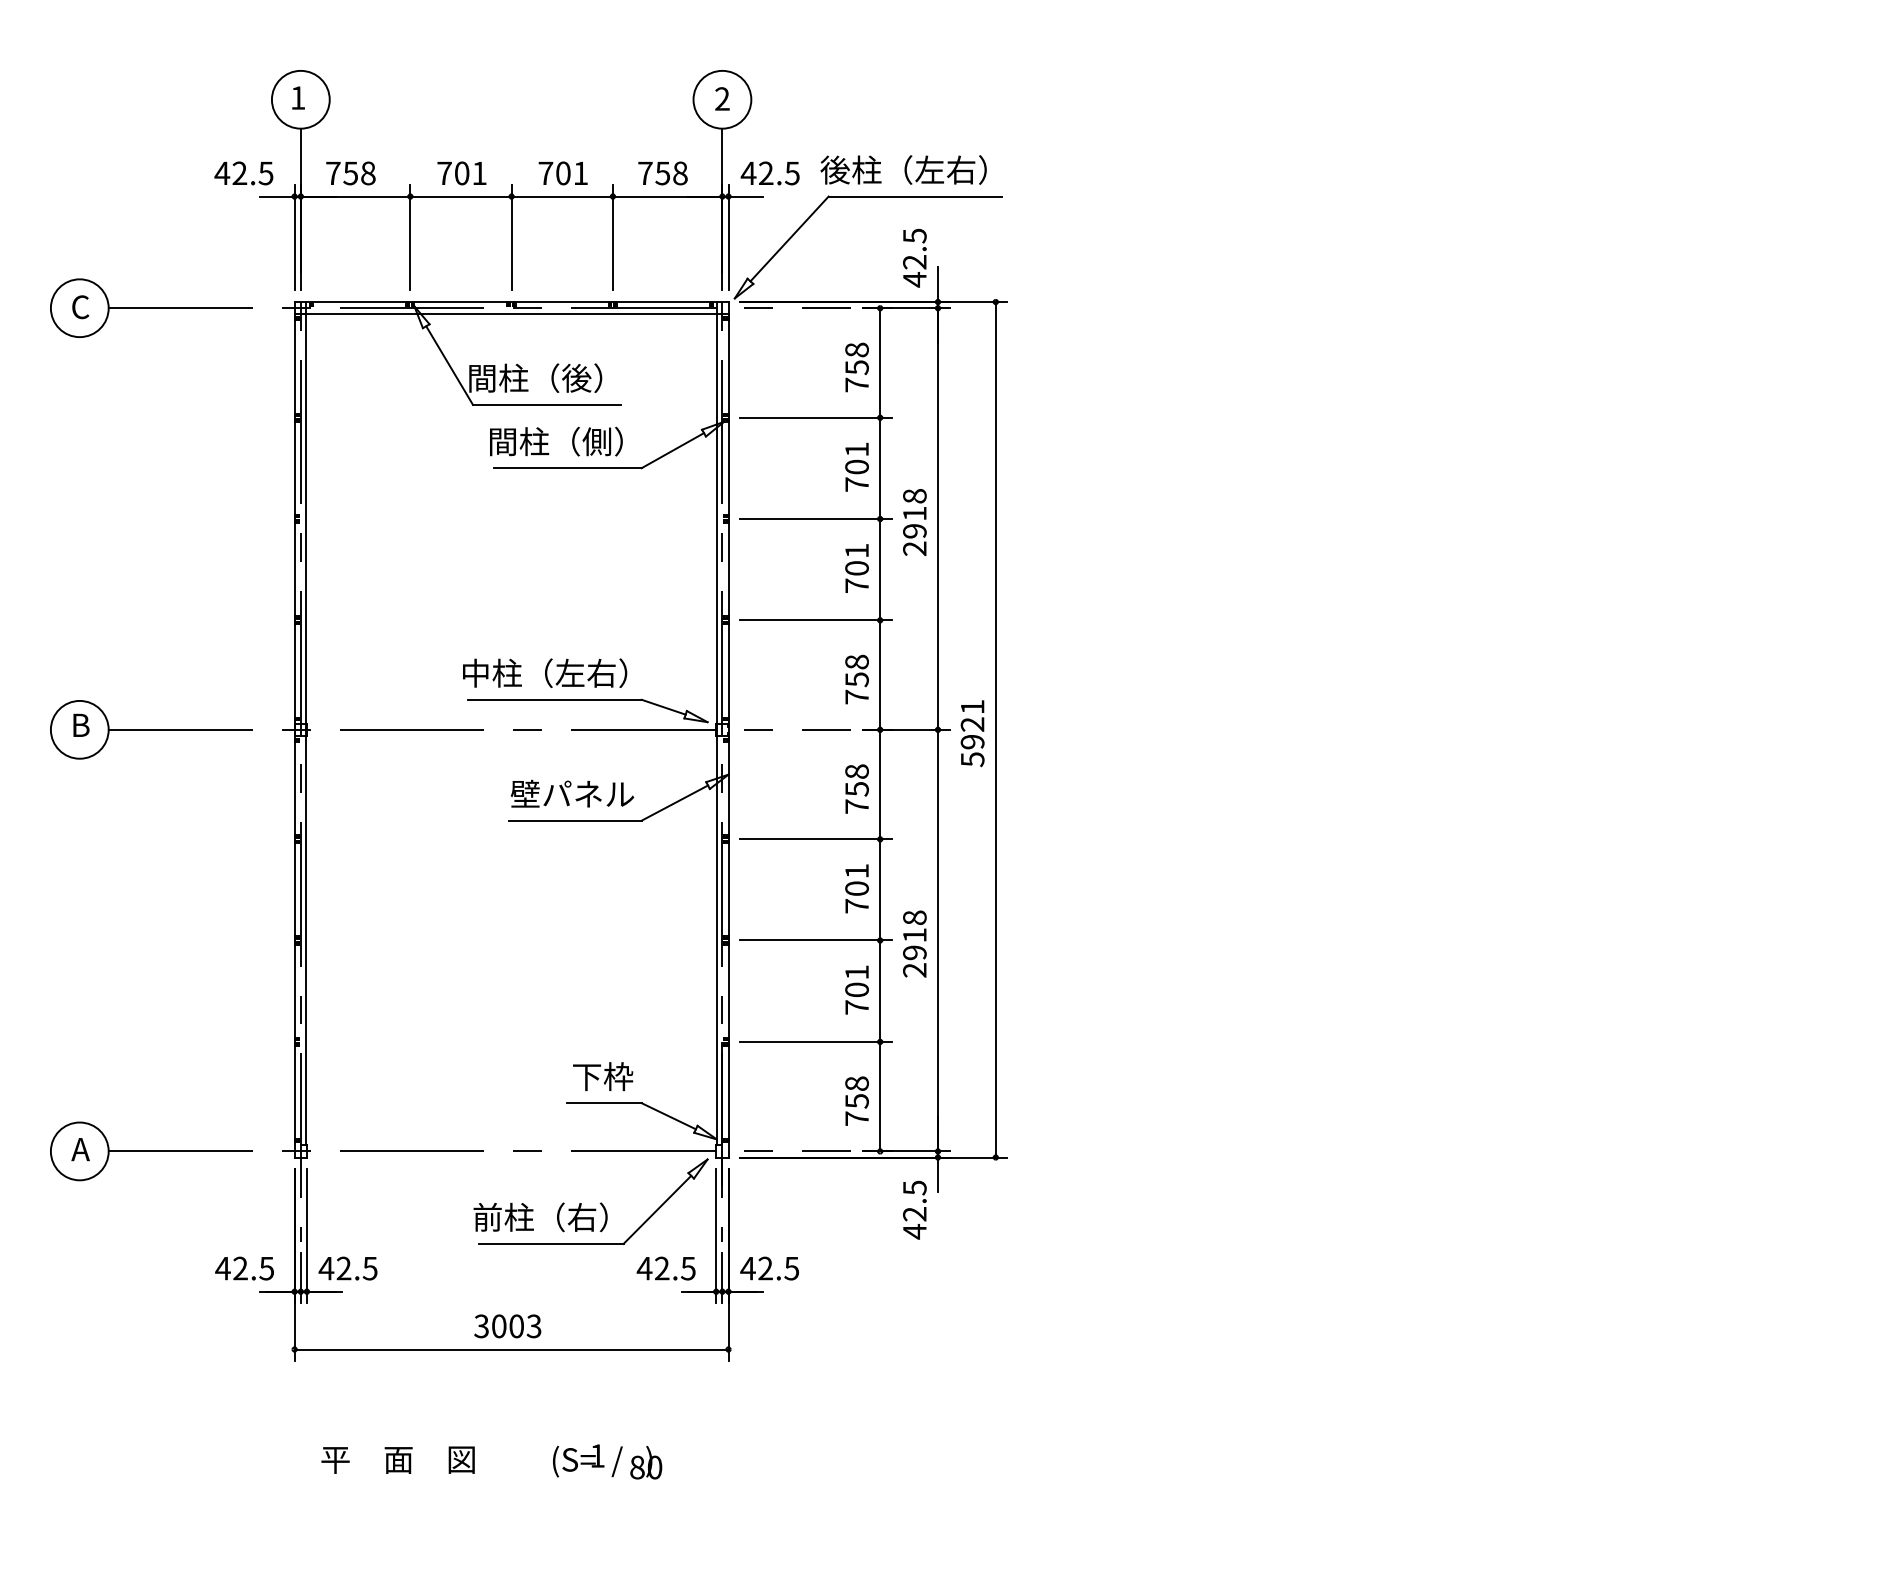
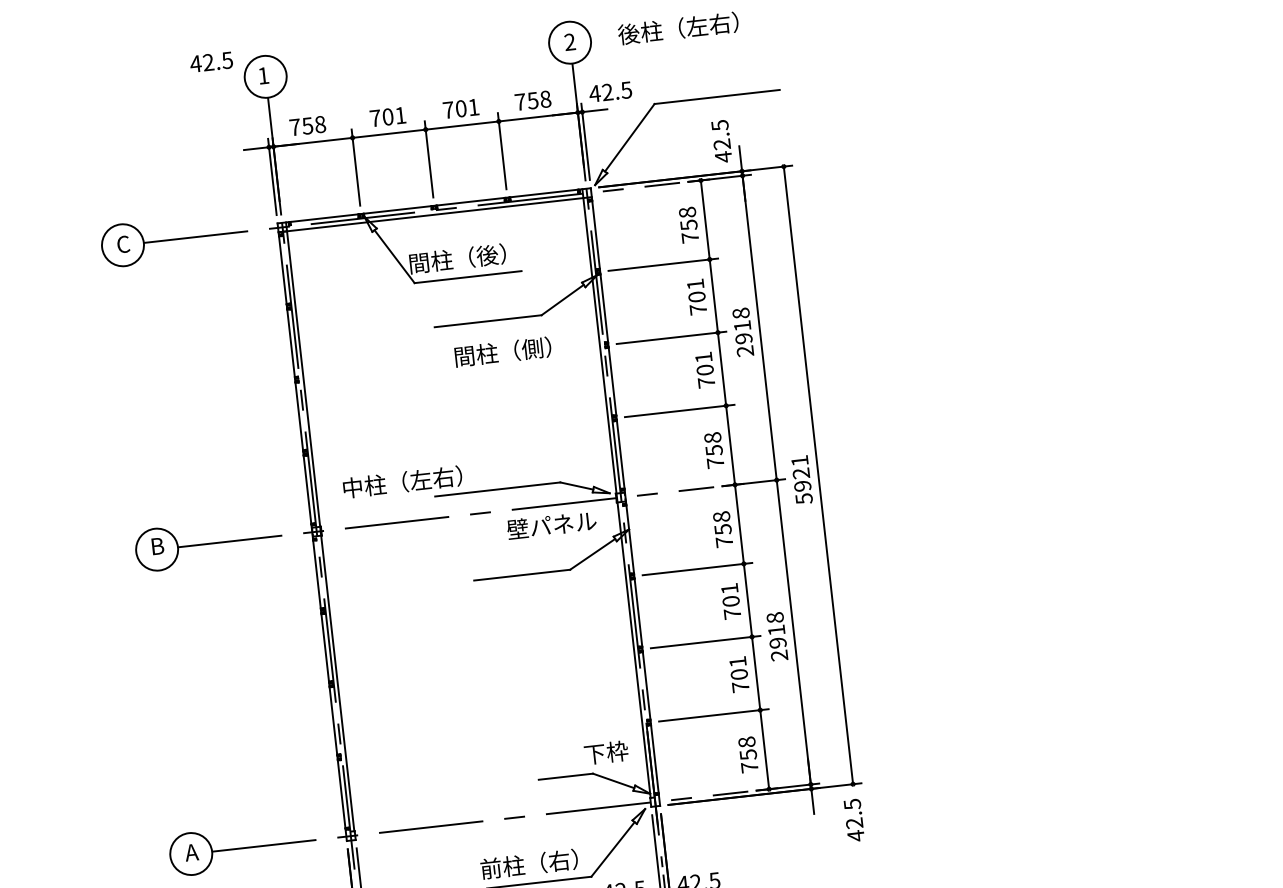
text: (903, 169) -> (678, 28), moved
text: (243, 173) -> (211, 62), moved
text: (556, 441) -> (503, 351), moved
text: (545, 672) -> (402, 481), moved
text: (572, 793) -> (551, 524), moved
text: (603, 1076) -> (606, 752), moved
text: (914, 1209) -> (853, 819), moved

